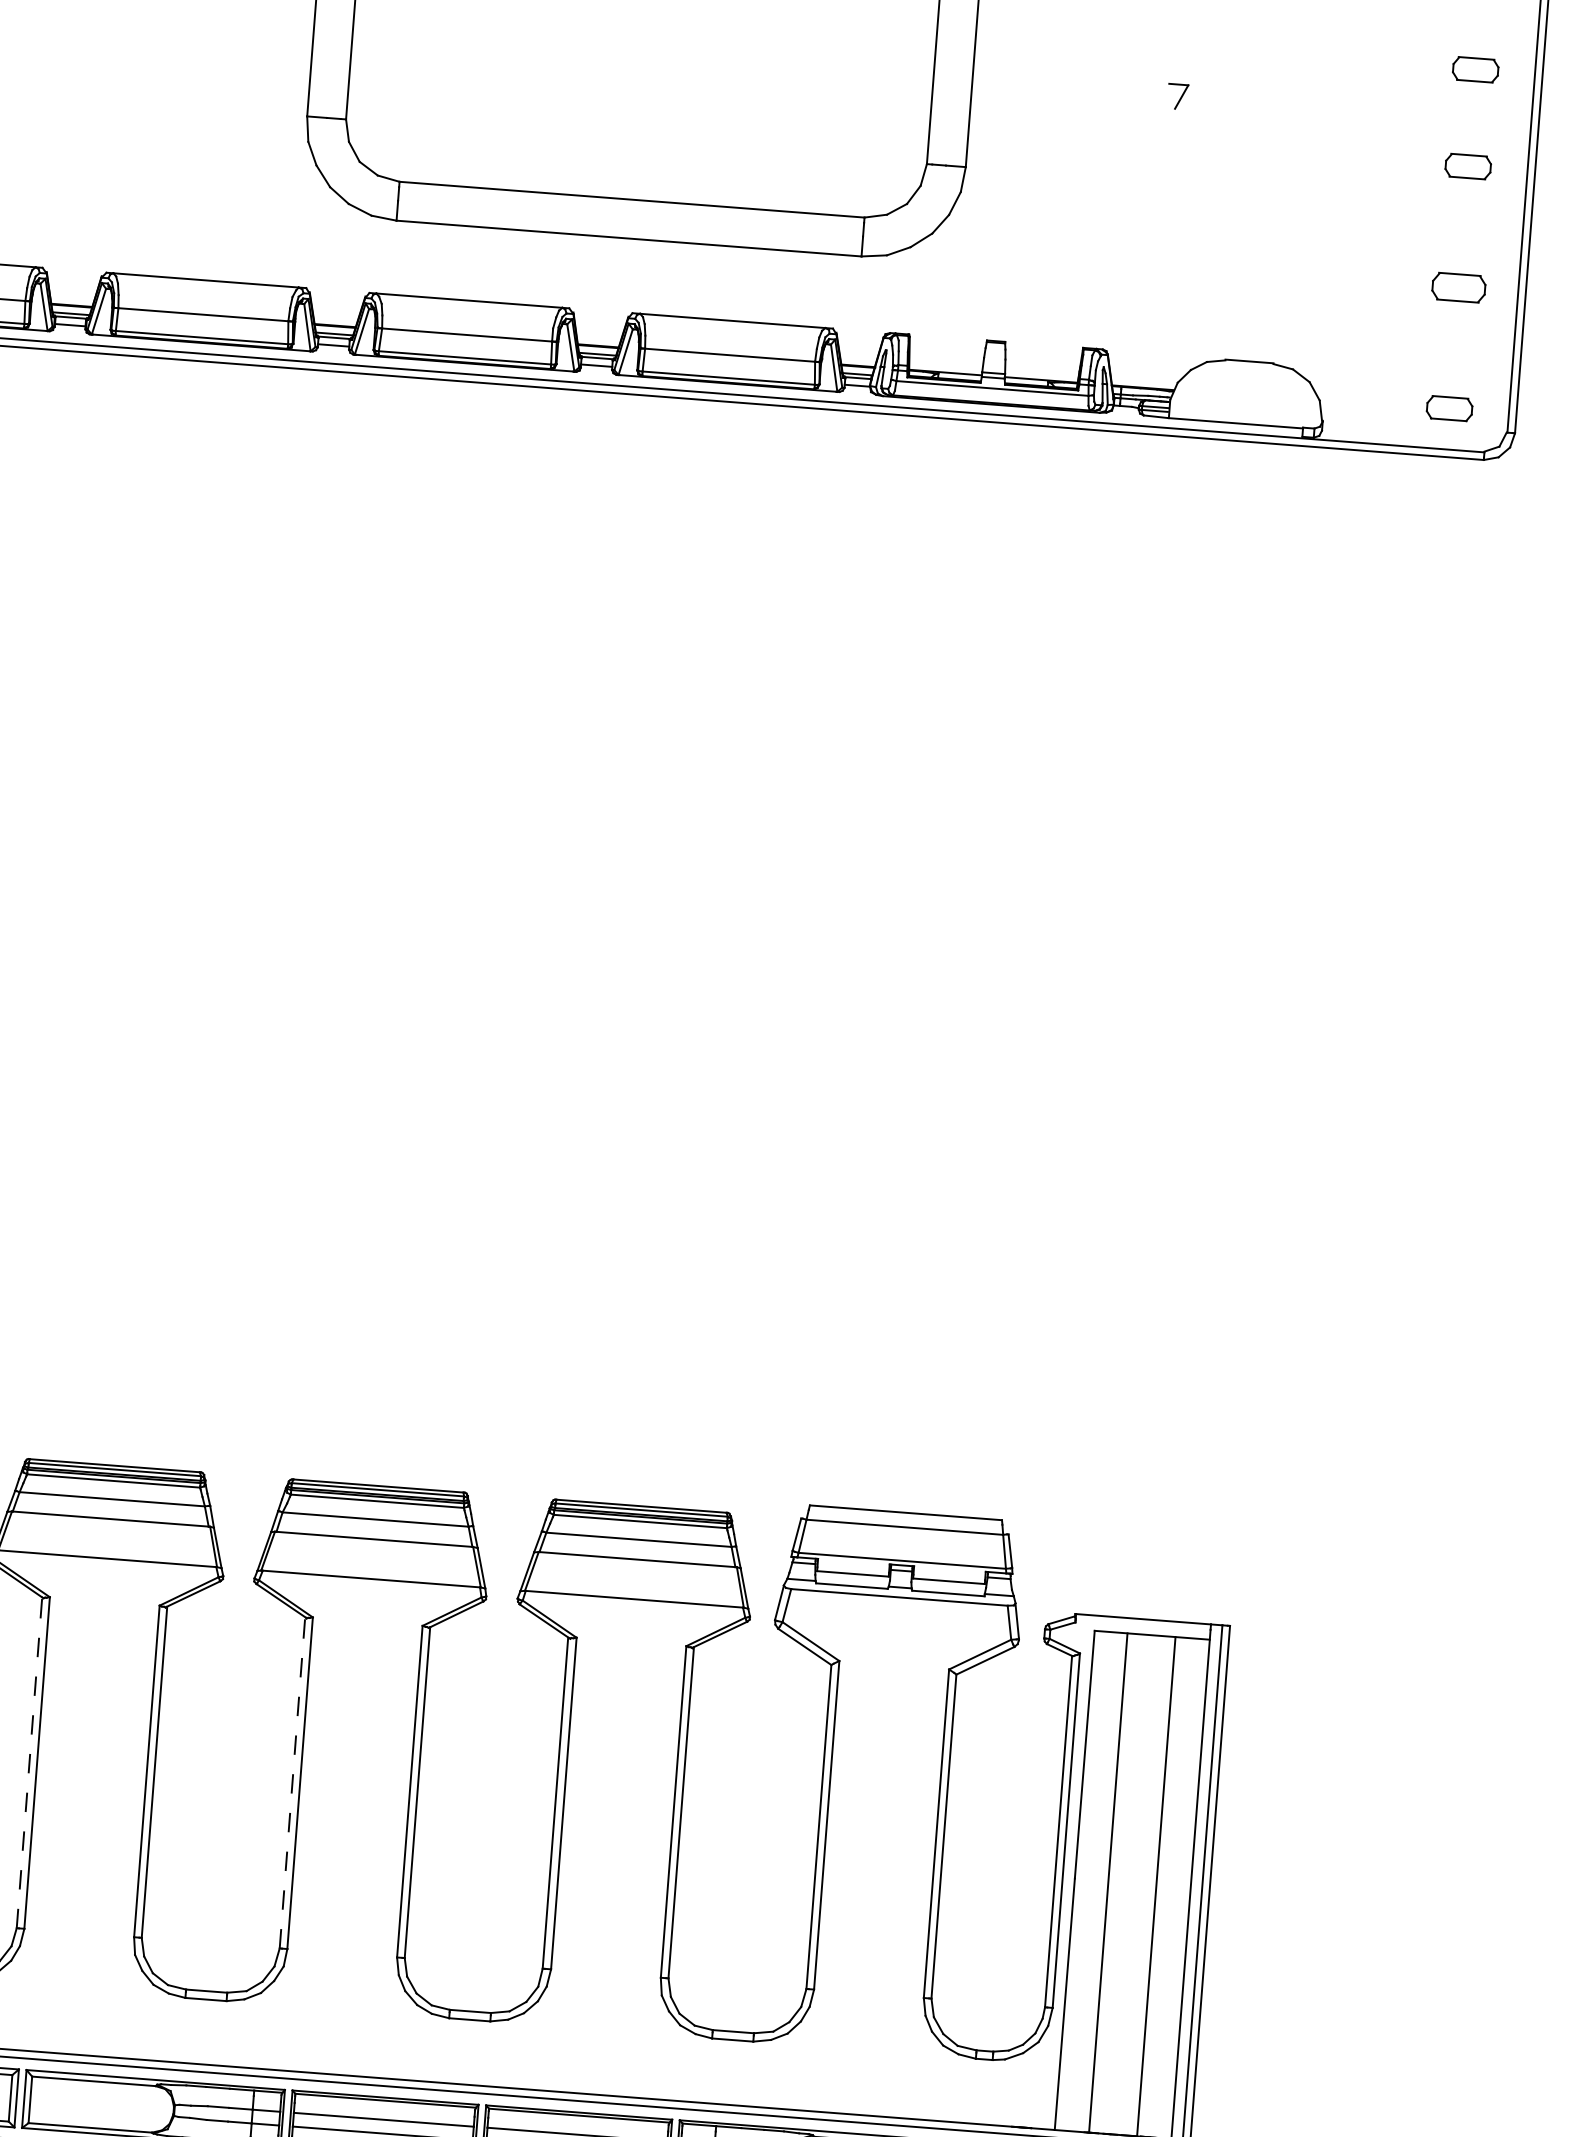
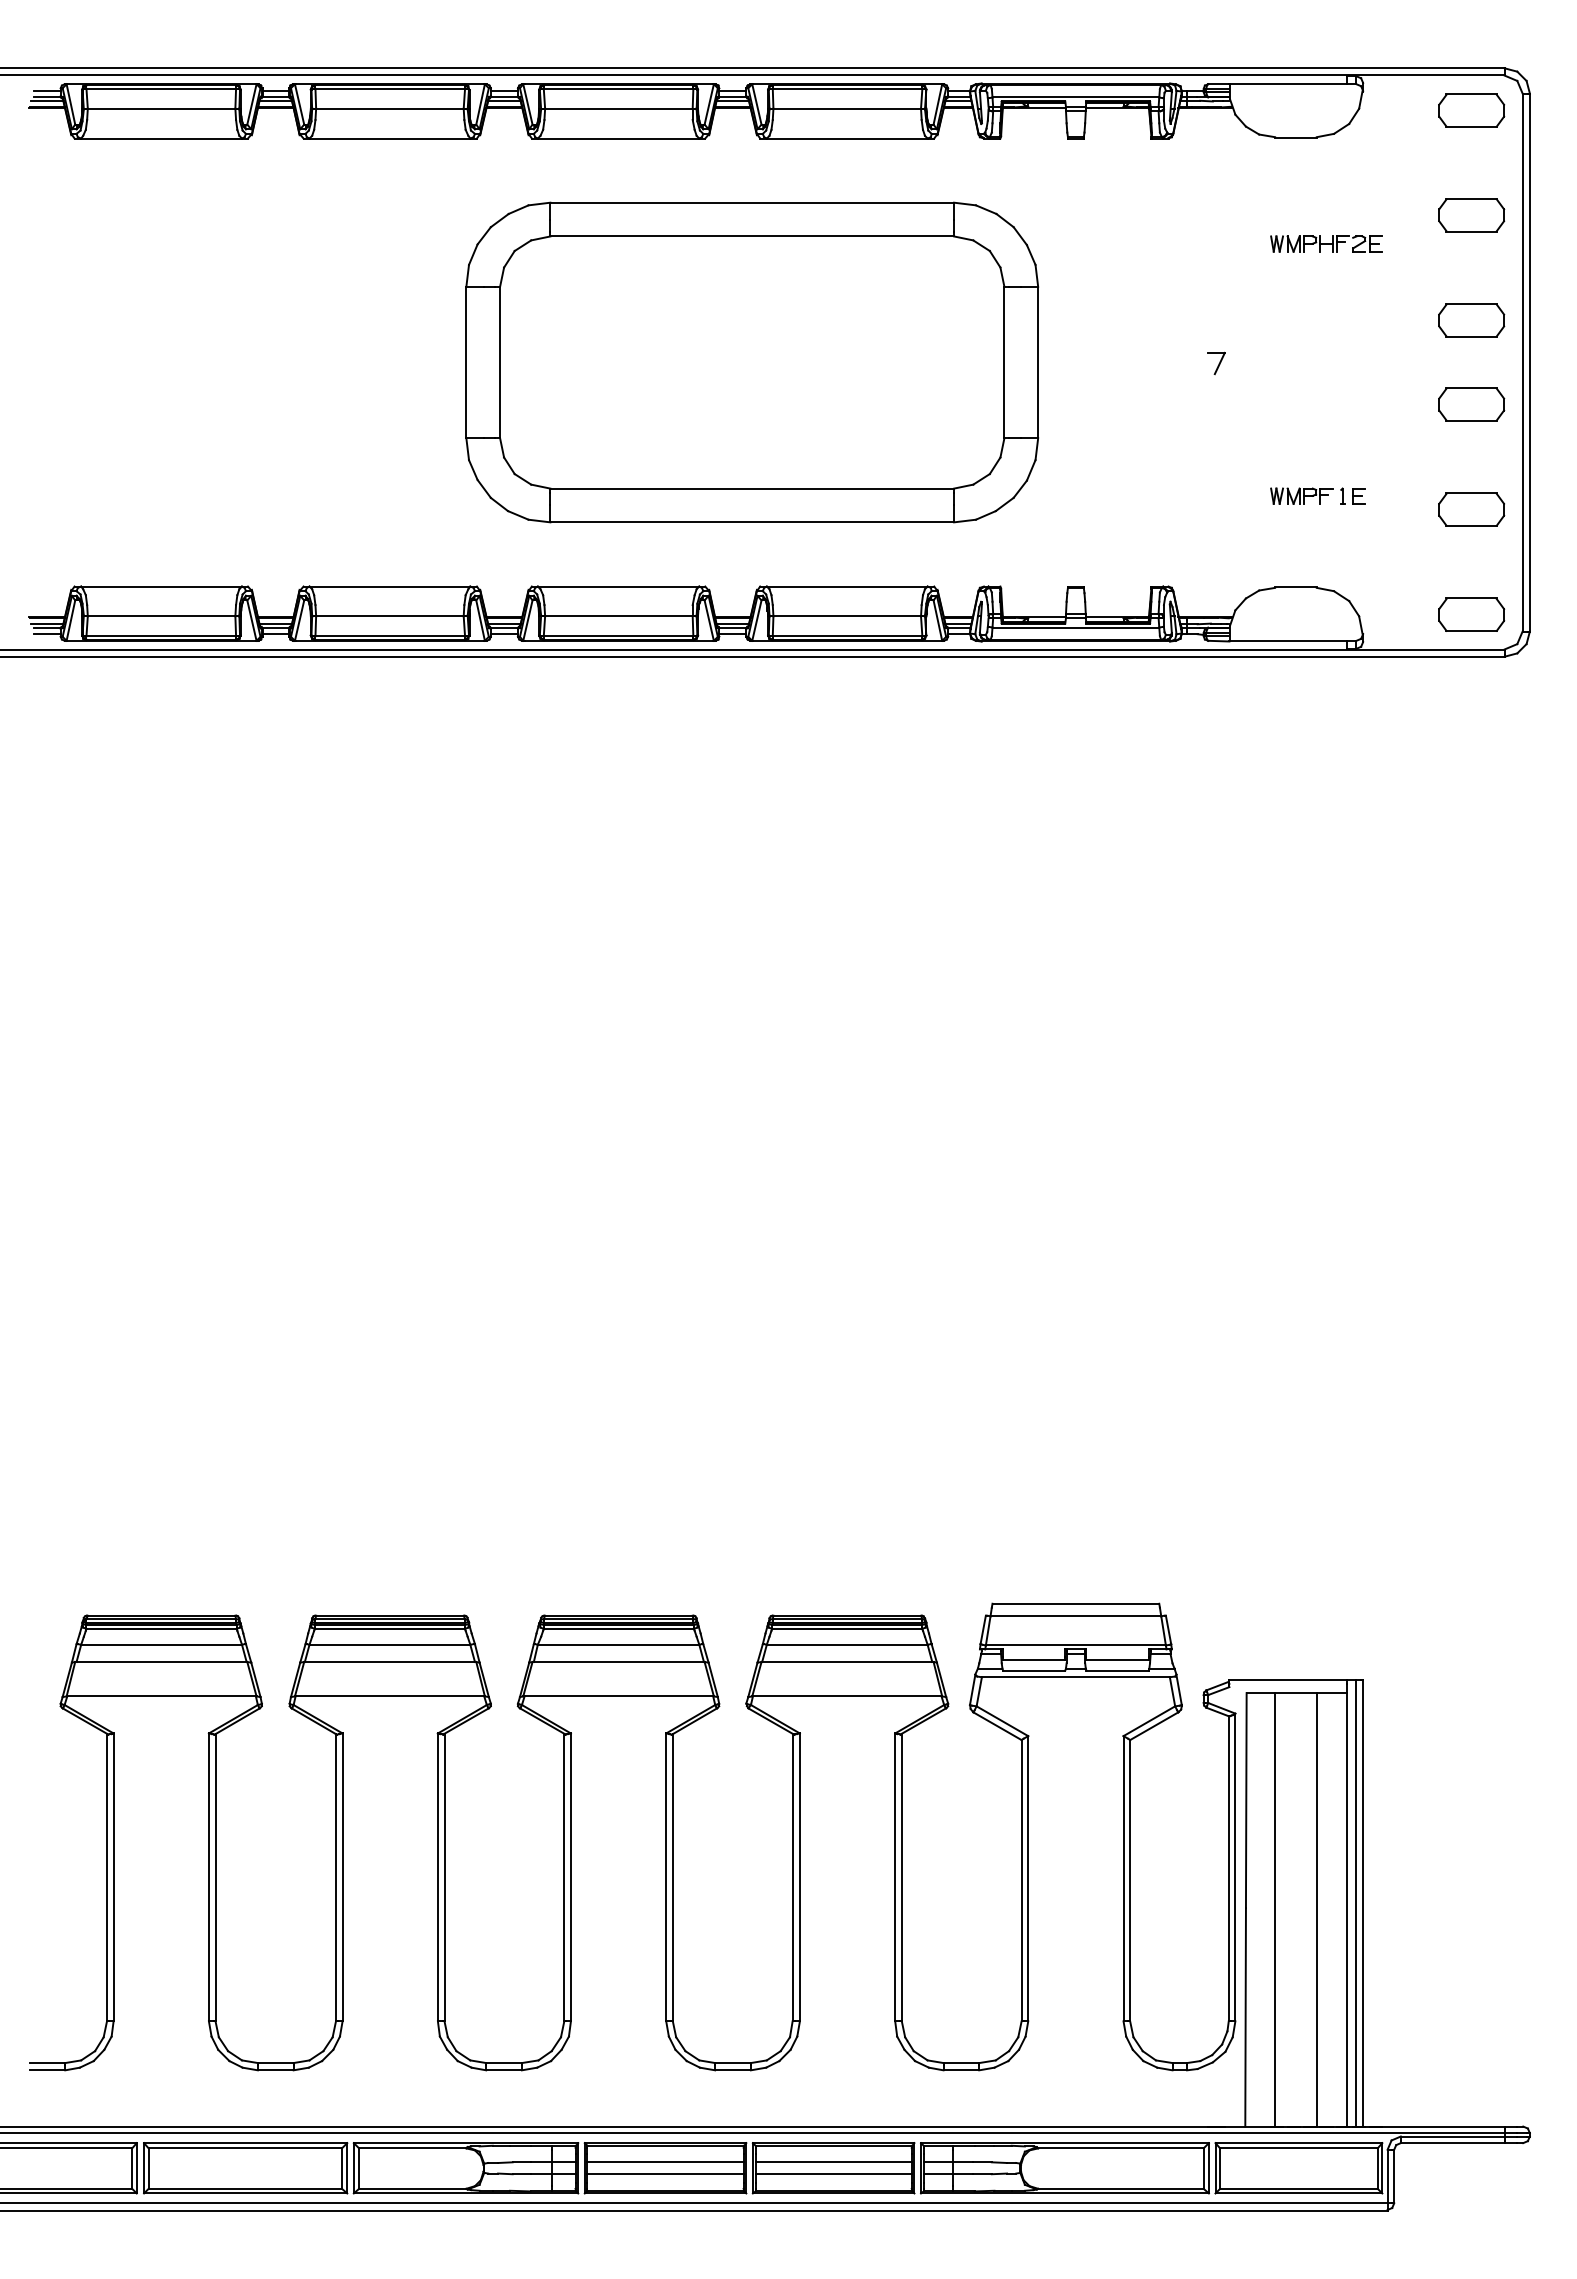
part: (1475, 69) -> (1471, 320), size x1.67
part: (1467, 166) -> (1471, 404), size x1.67
part: (1282, 257) -> (1317, 495), added
part: (1458, 287) -> (1471, 509), size x1.43
part: (1449, 408) -> (1471, 614), size x1.67
line: (28, 1762) -> (335, 1877), dashed -> solid
line: (292, 1782) -> (564, 1877), dashed -> solid

